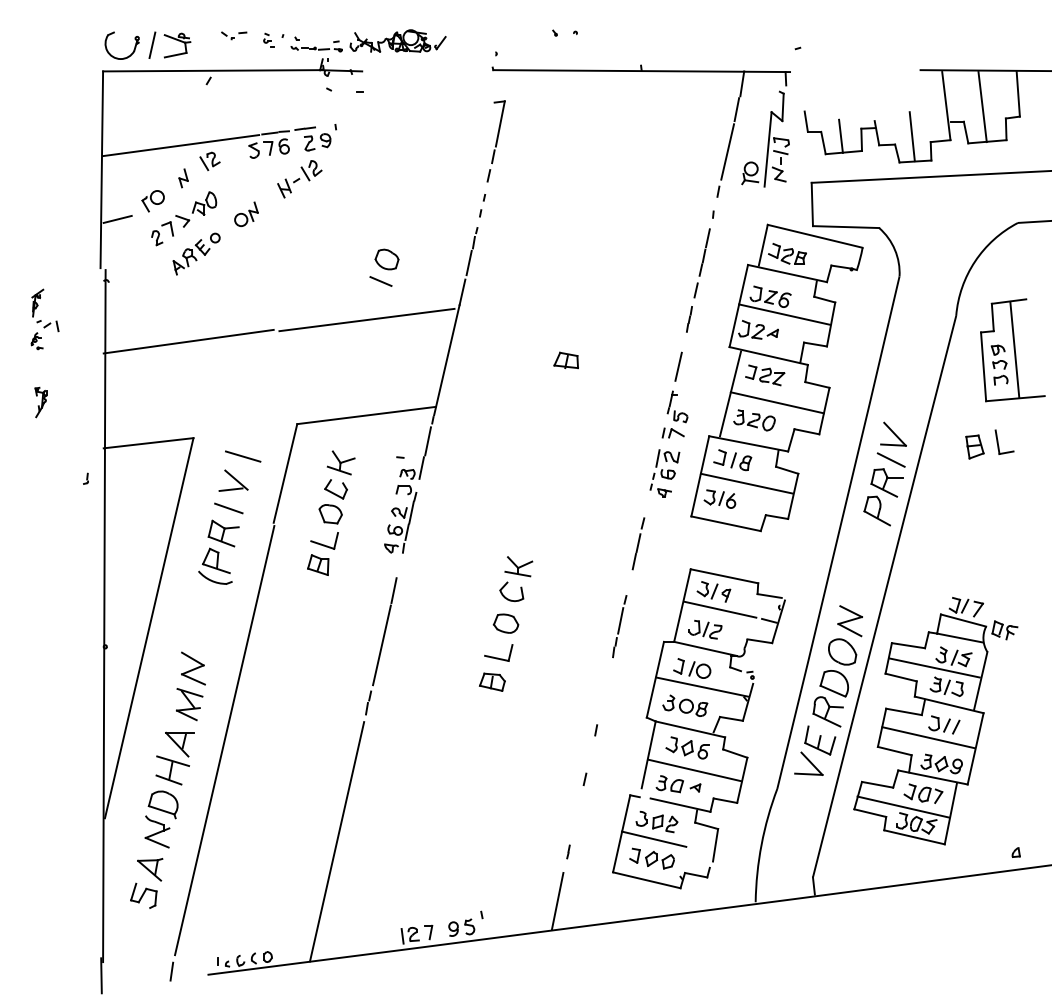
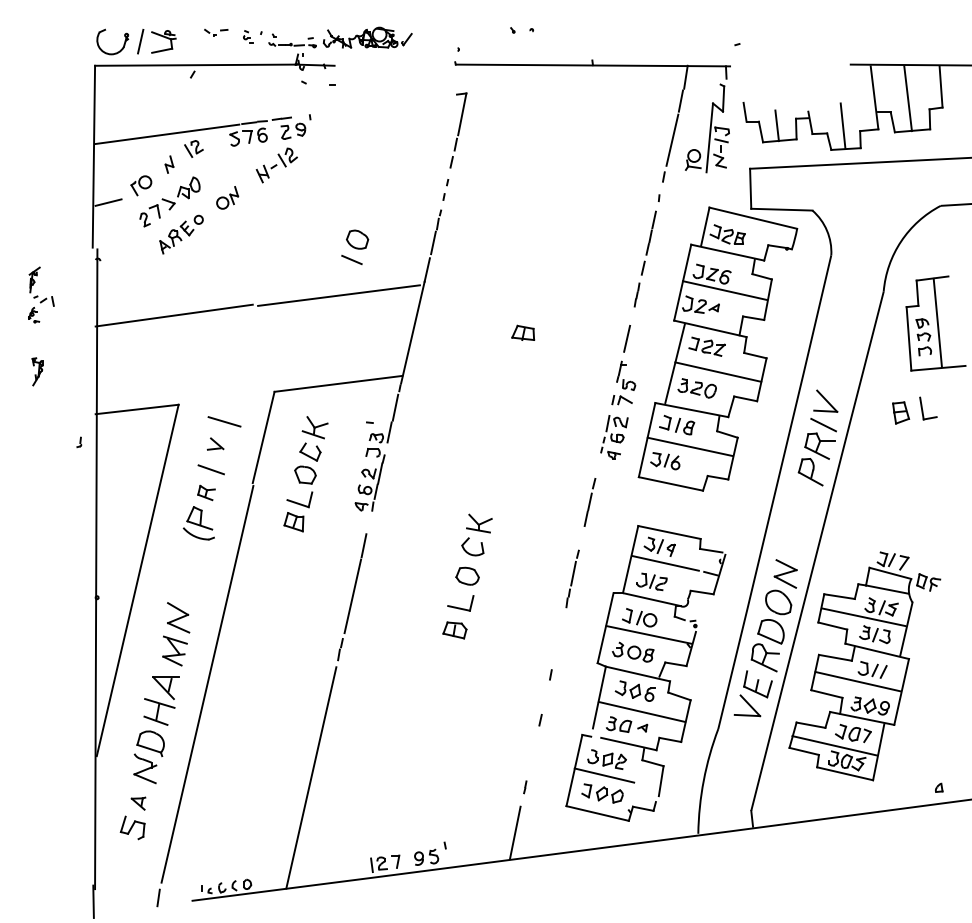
part: (233, 480) -> (215, 443), size x0.6
part: (223, 533) -> (206, 492), size x0.6
part: (150, 869) -> (138, 803), size x0.6

